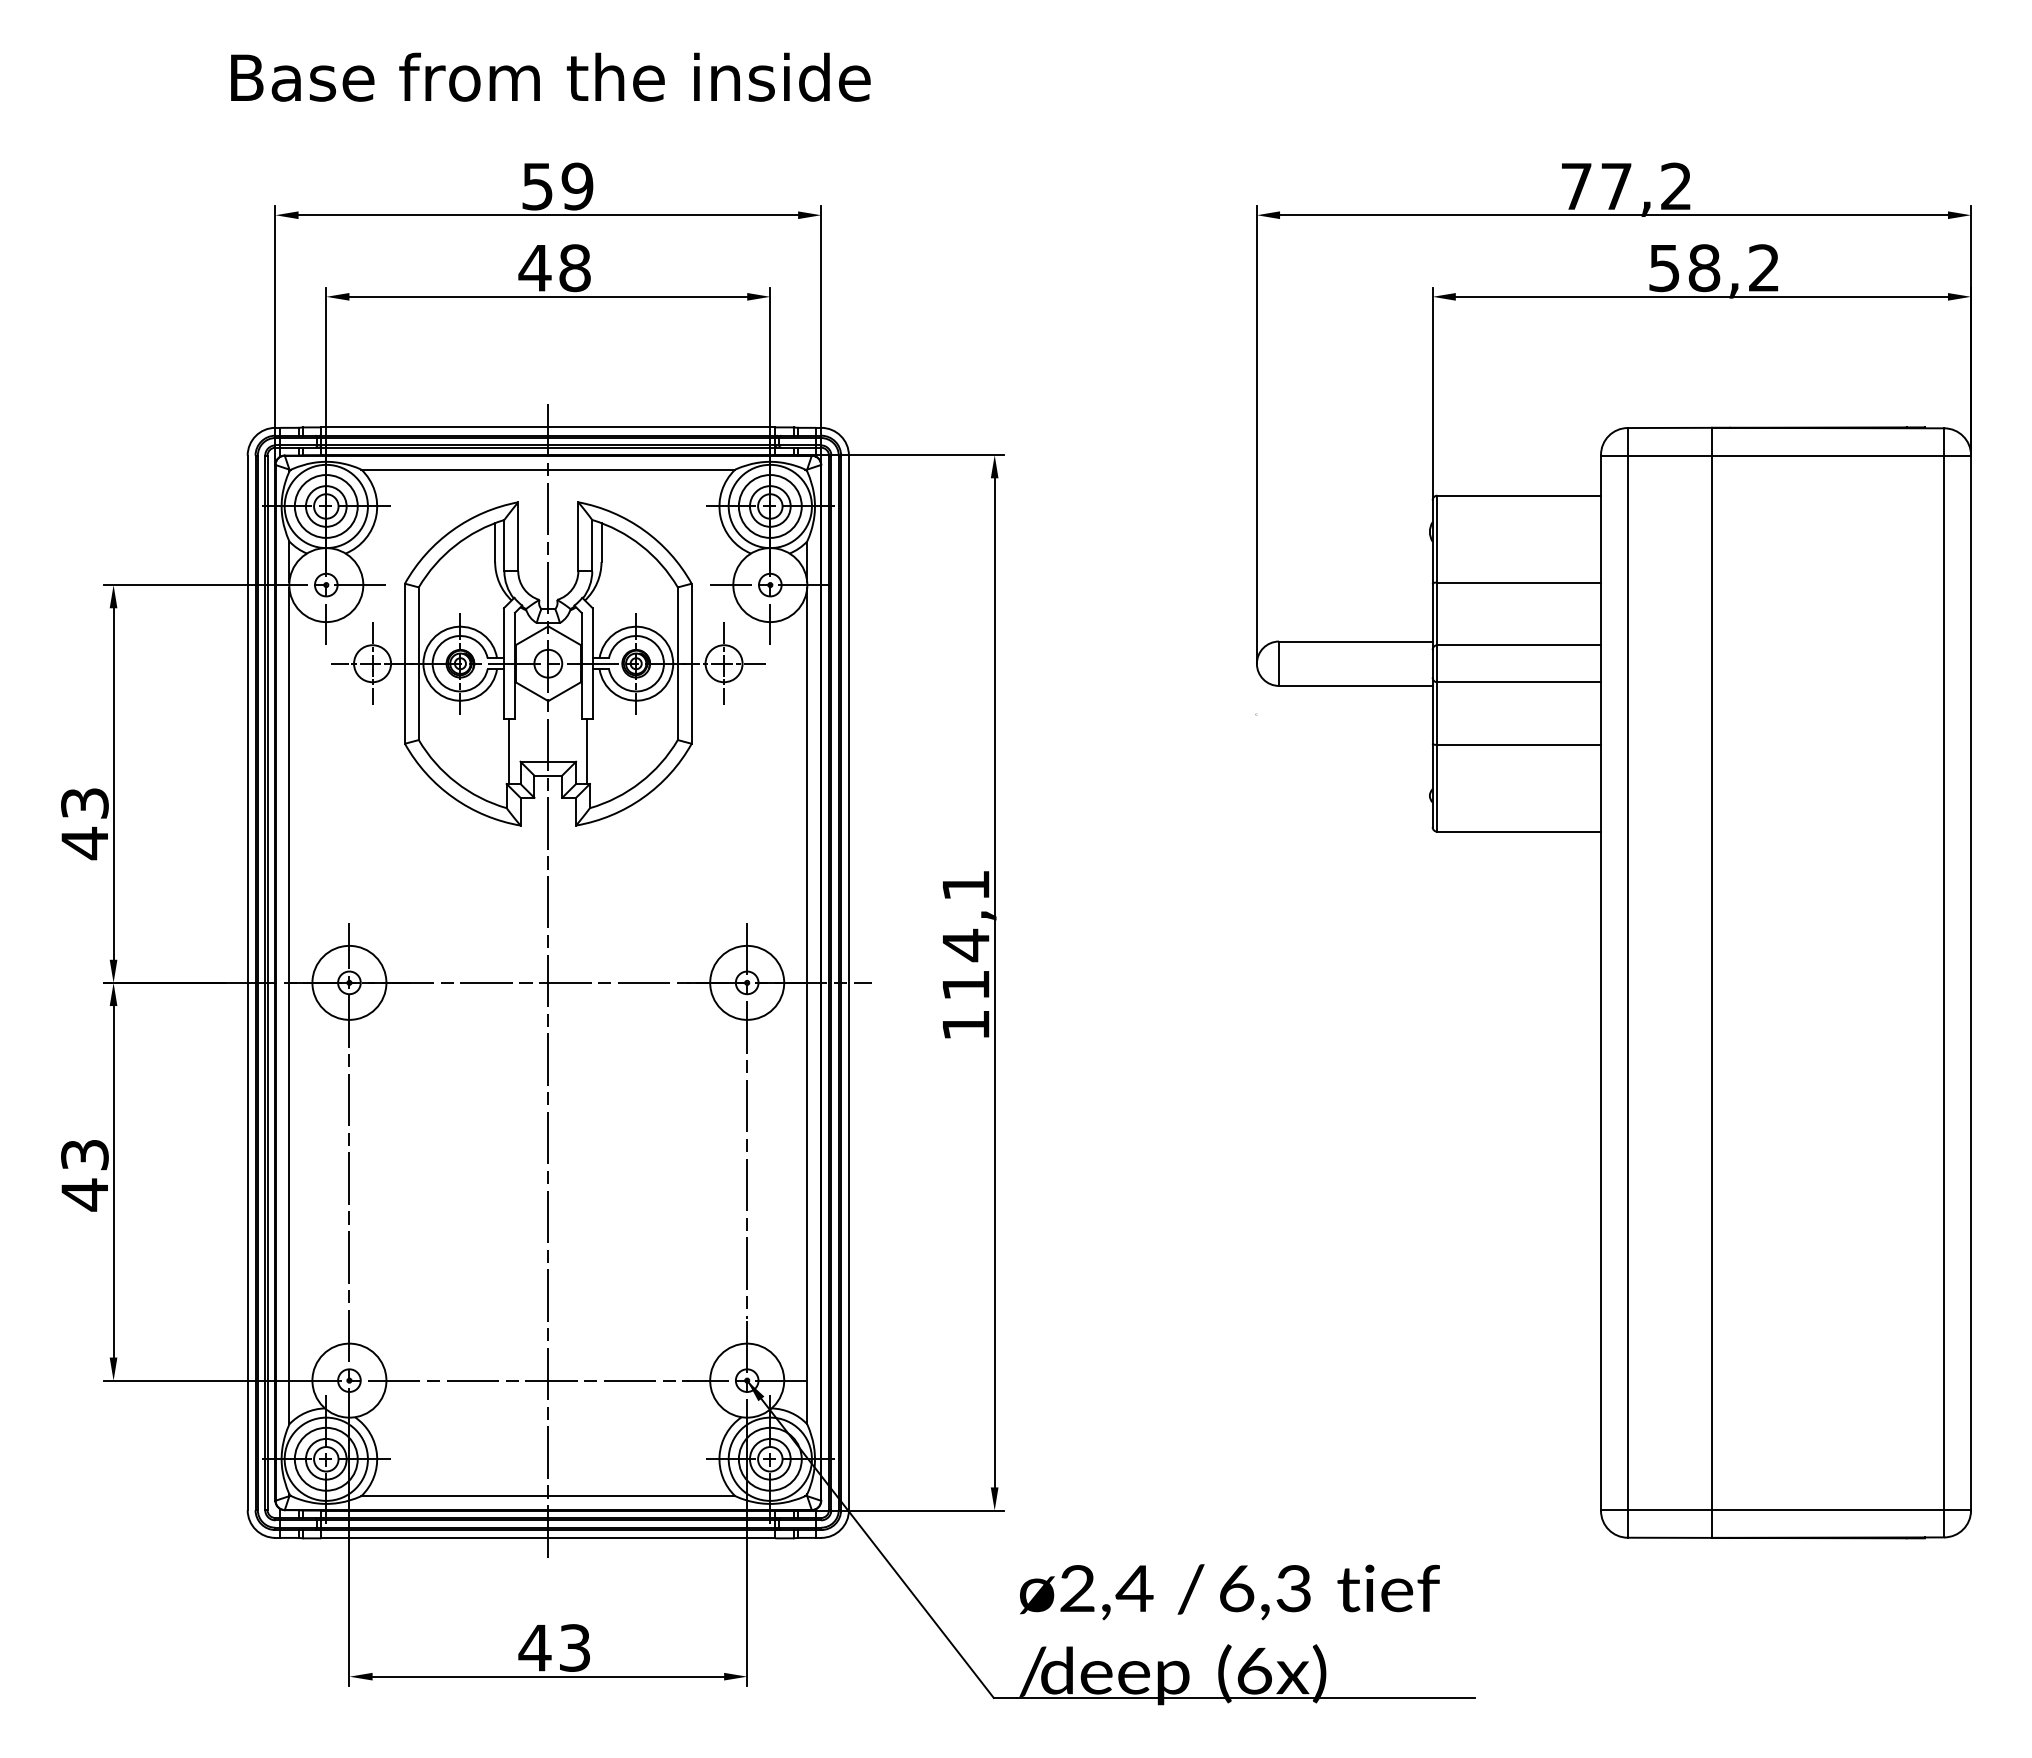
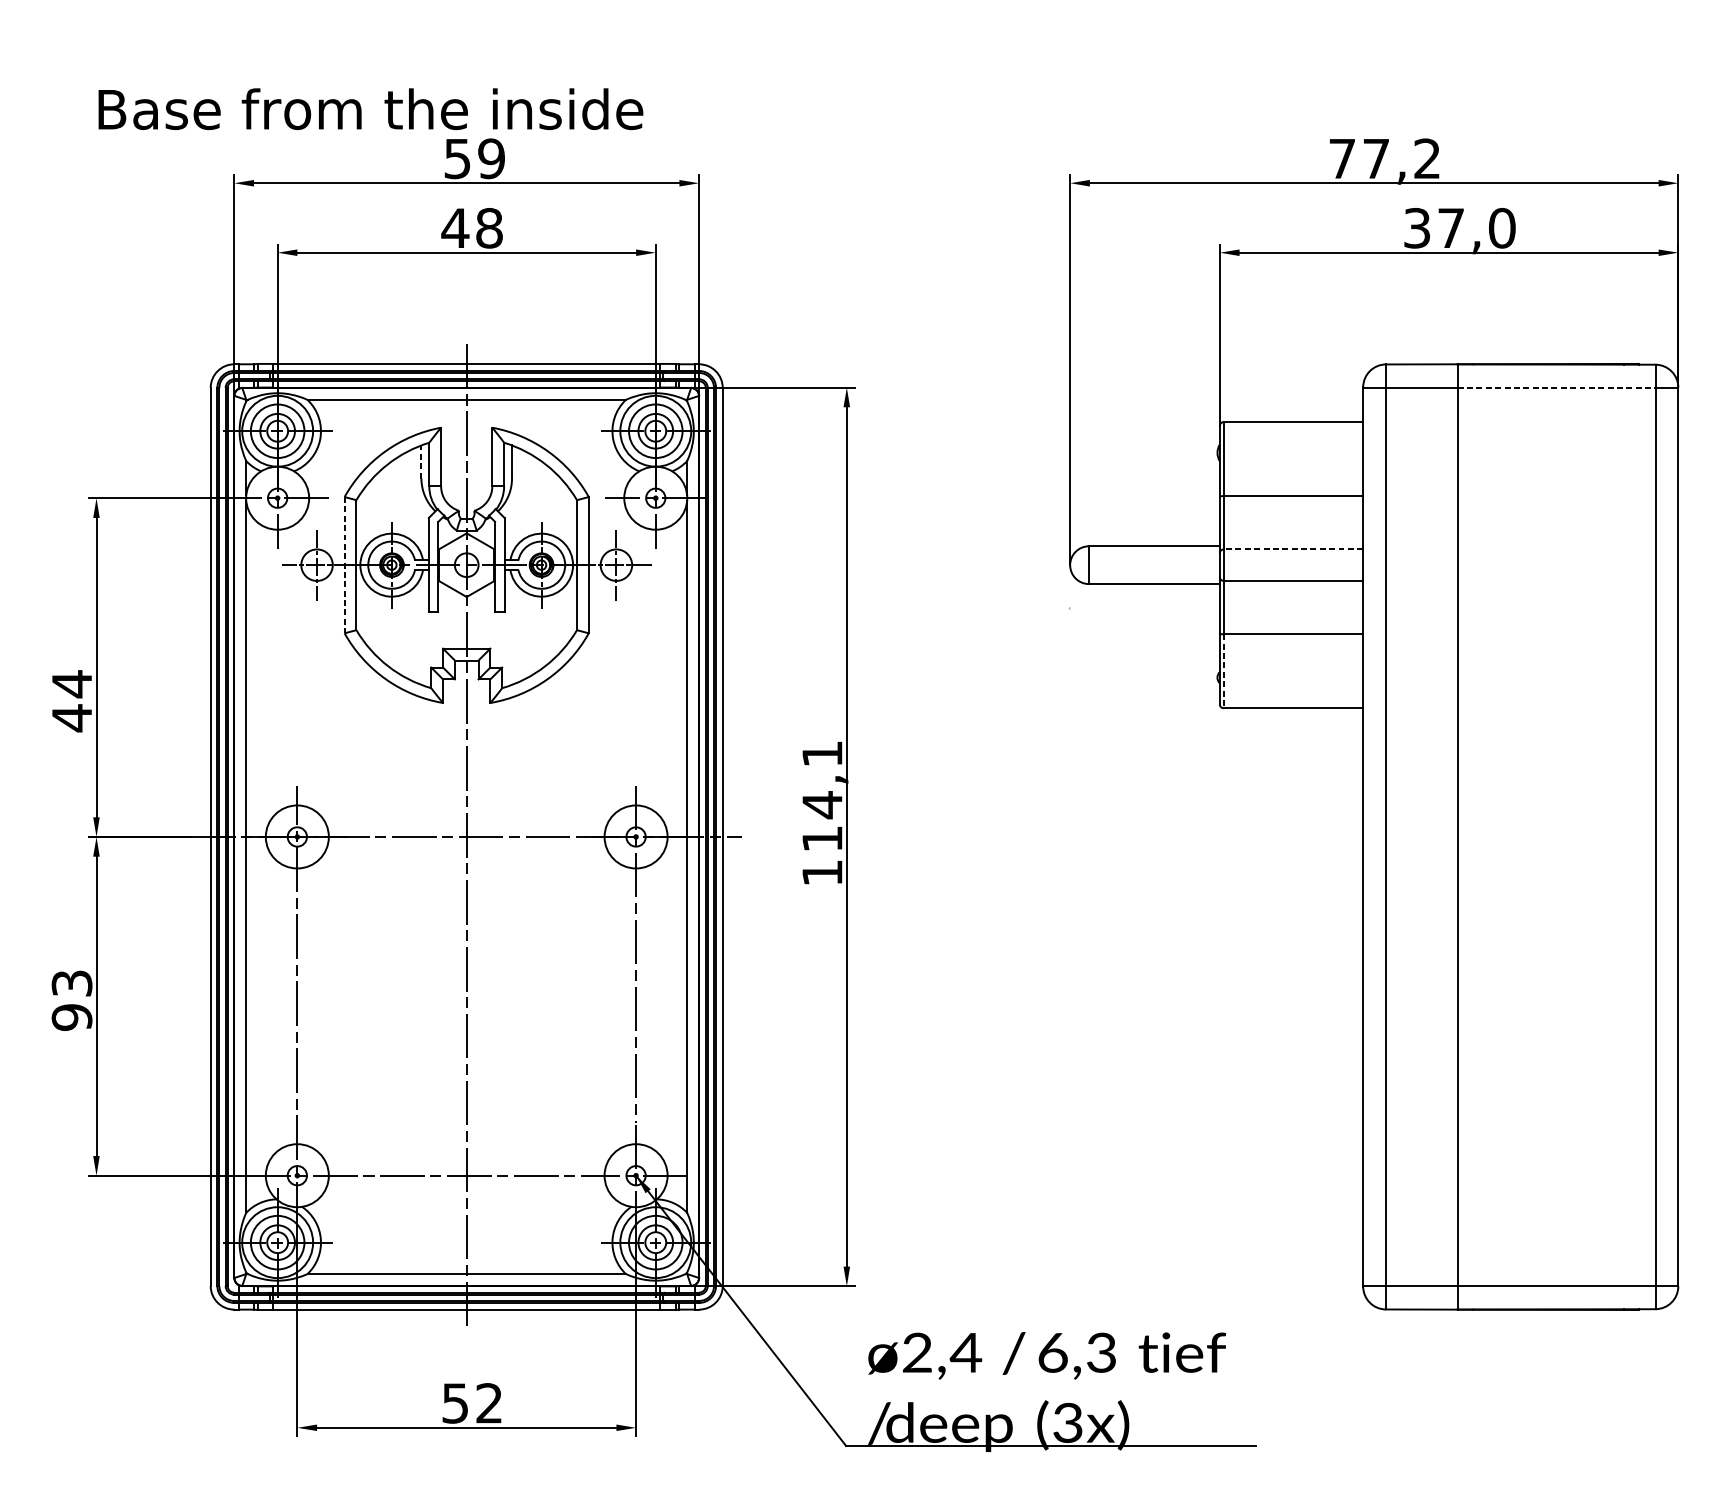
text: (550, 76) -> (370, 108), moved
text: (1714, 268) -> (1459, 228), 58,2 -> 37,0
line: (1828, 455) -> (1556, 387), solid -> dashed
line: (495, 542) -> (421, 461), solid -> dashed
line: (1519, 645) -> (1293, 549), solid -> dashed
line: (404, 664) -> (344, 565), solid -> dashed
line: (509, 751) -> (433, 639), removed
line: (587, 751) -> (500, 639), removed
line: (1437, 788) -> (1223, 671), solid -> dashed
text: (84, 803) -> (71, 684), 43 -> 44
text: (84, 1194) -> (71, 1017), 43 -> 93
text: (554, 1647) -> (471, 1402), 43 -> 52
text: (1254, 1670) -> (1068, 1422), (6x) -> (3x)

